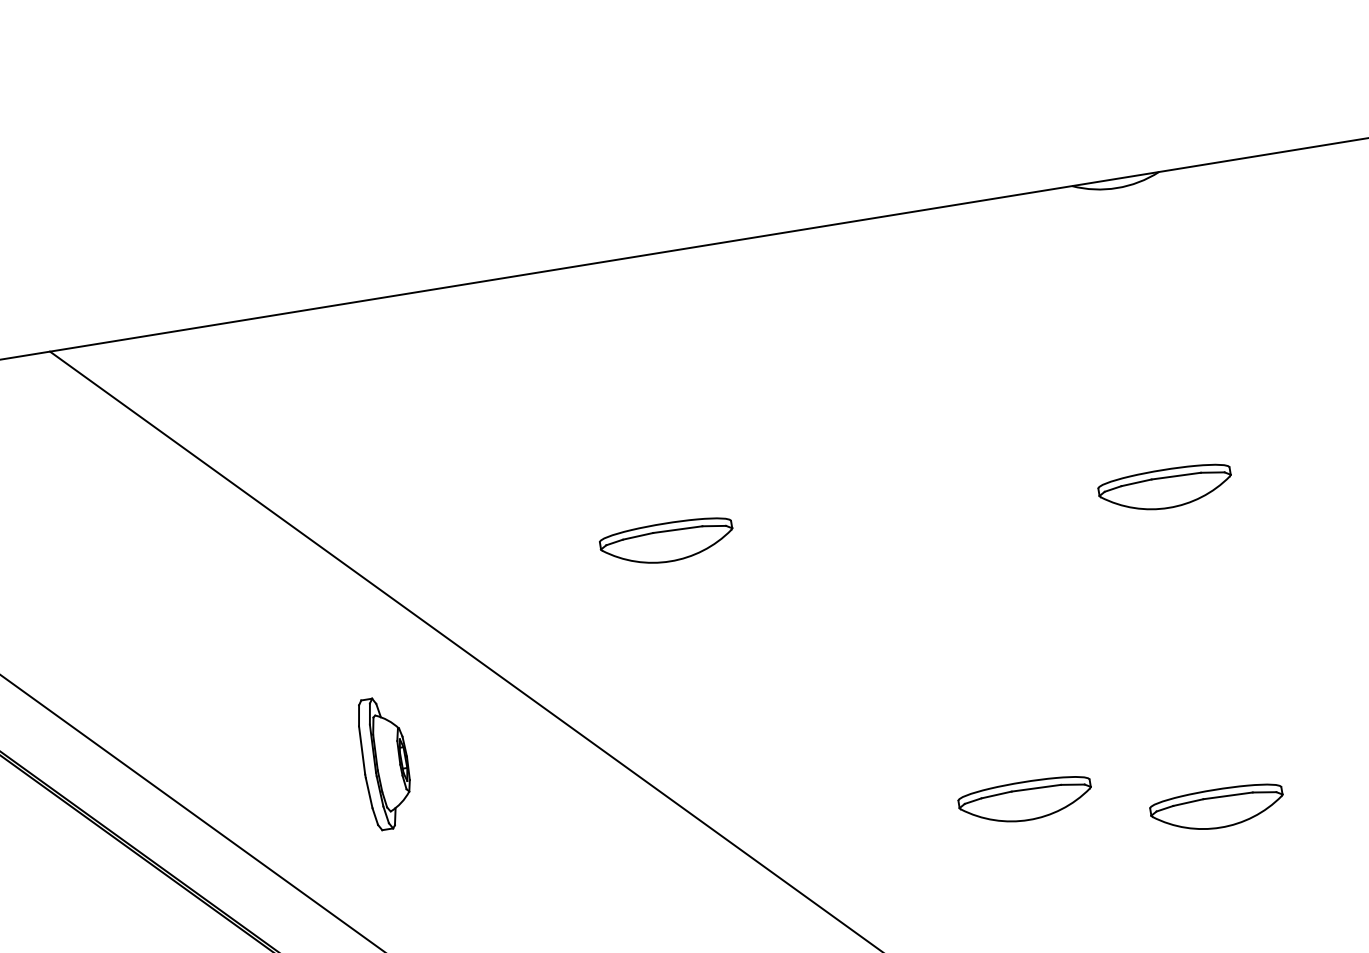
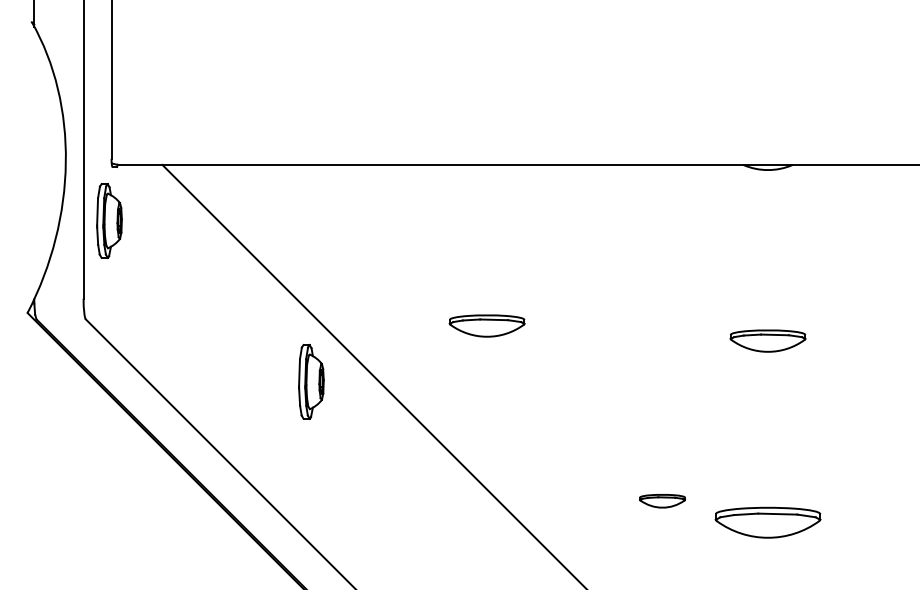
part: (385, 762) -> (311, 381), moved
part: (1025, 799) -> (662, 500), size x0.6
part: (1216, 808) -> (767, 522), size x1.4

